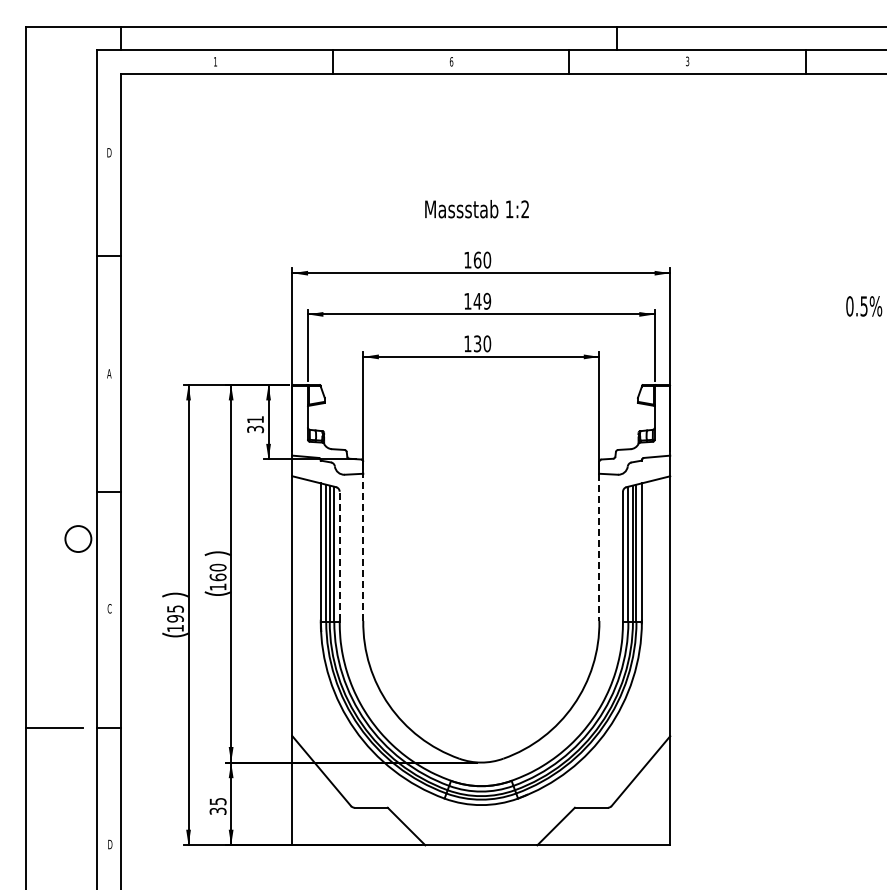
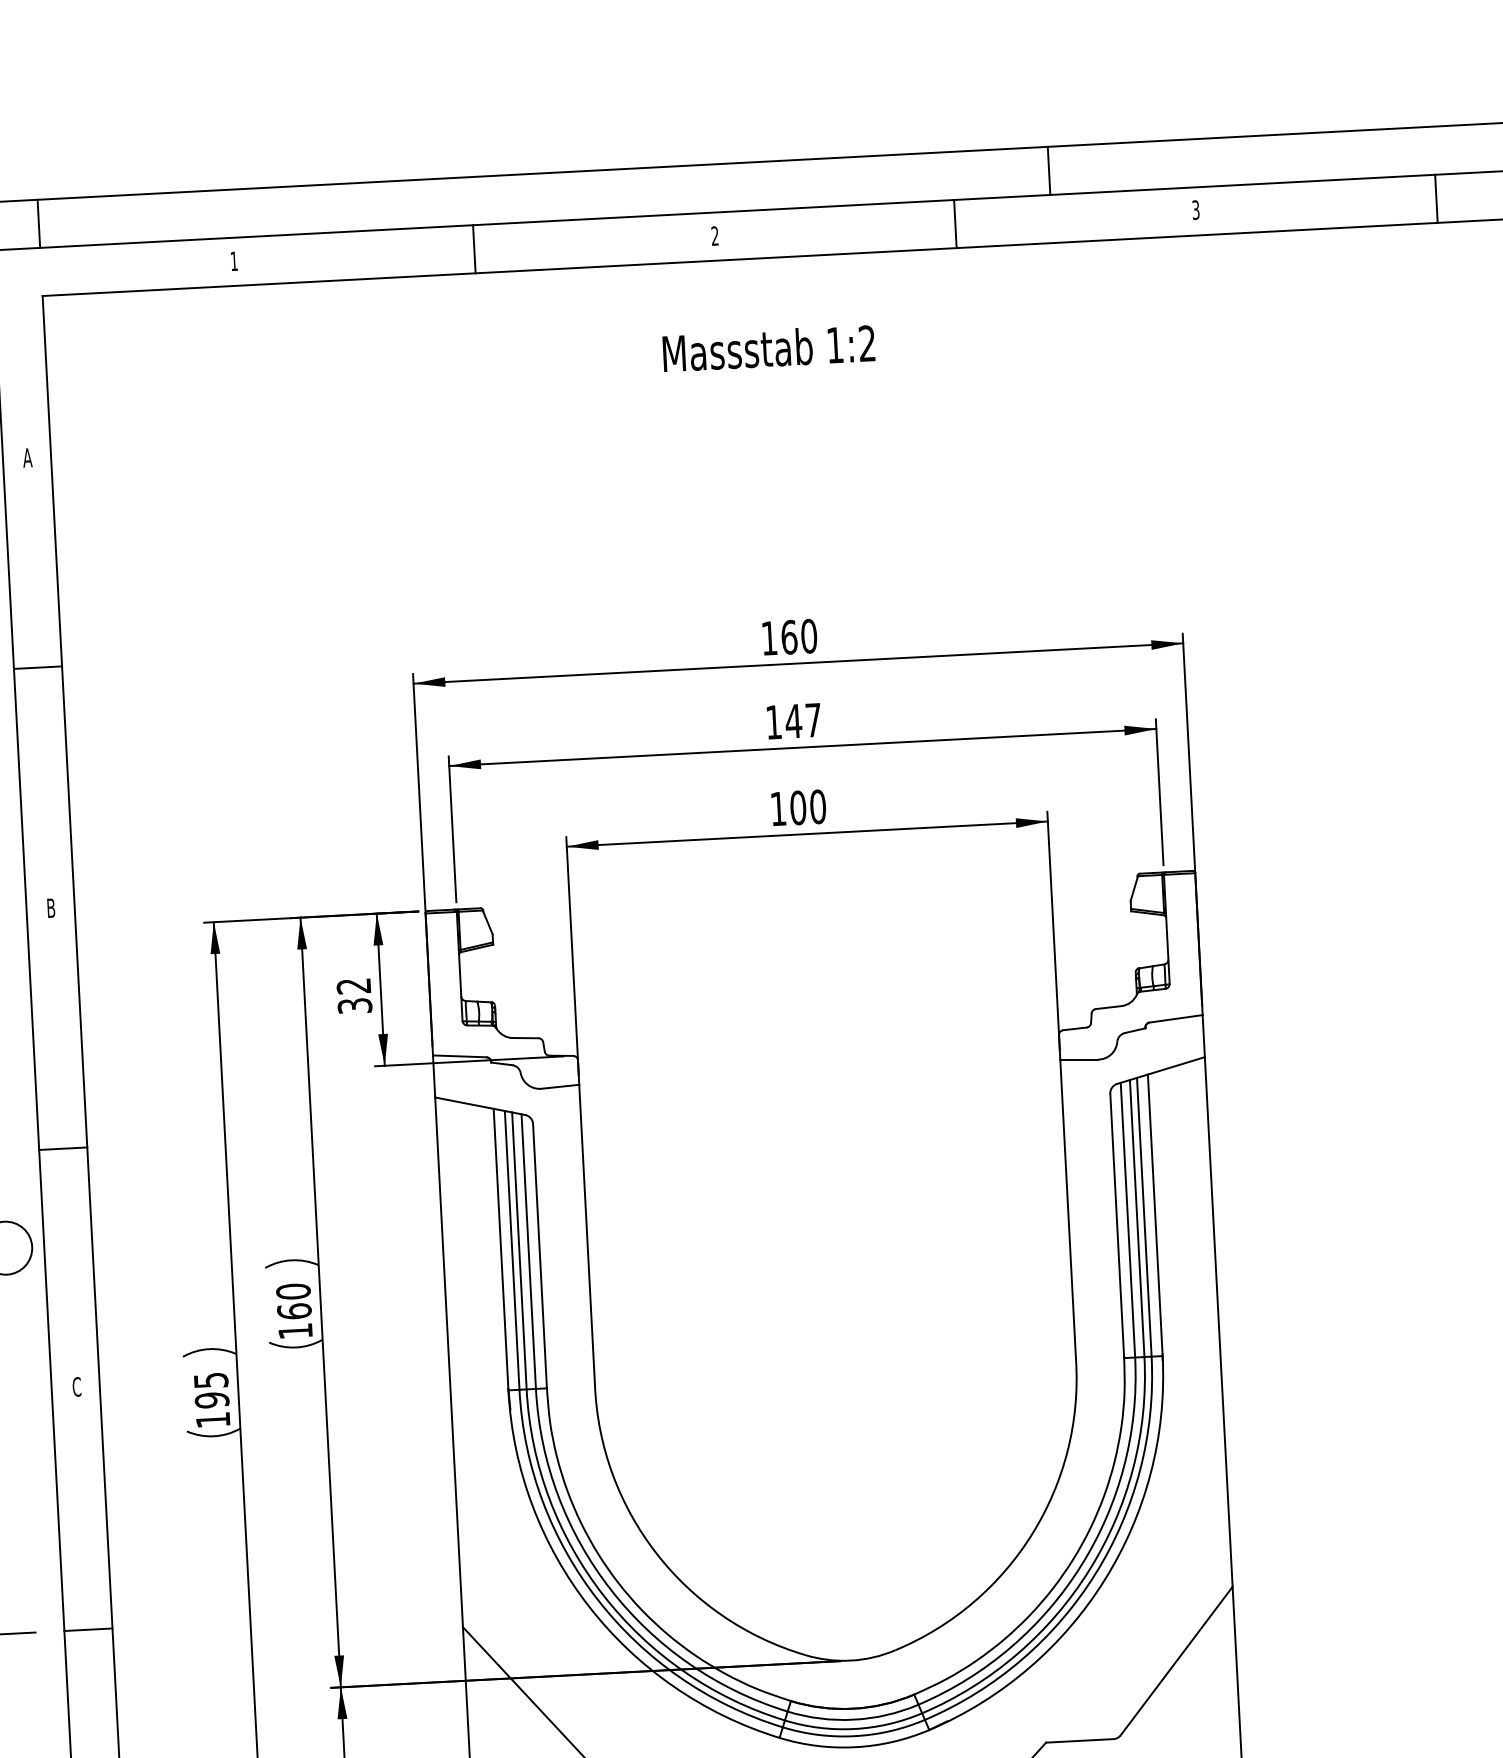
text: (451, 61) -> (714, 235), 6 -> 2
text: (109, 152) -> (27, 457), D -> A
text: (476, 209) -> (767, 349), moved
text: (487, 300) -> (813, 718), 149 -> 147
text: (477, 343) -> (798, 807), 130 -> 100
text: (109, 373) -> (51, 907), A -> B
text: (255, 419) -> (353, 985), 31 -> 32
line: (363, 547) -> (587, 1234), dashed -> solid
line: (599, 547) -> (1068, 1209), dashed -> solid
line: (339, 556) -> (539, 1255), dashed -> solid

